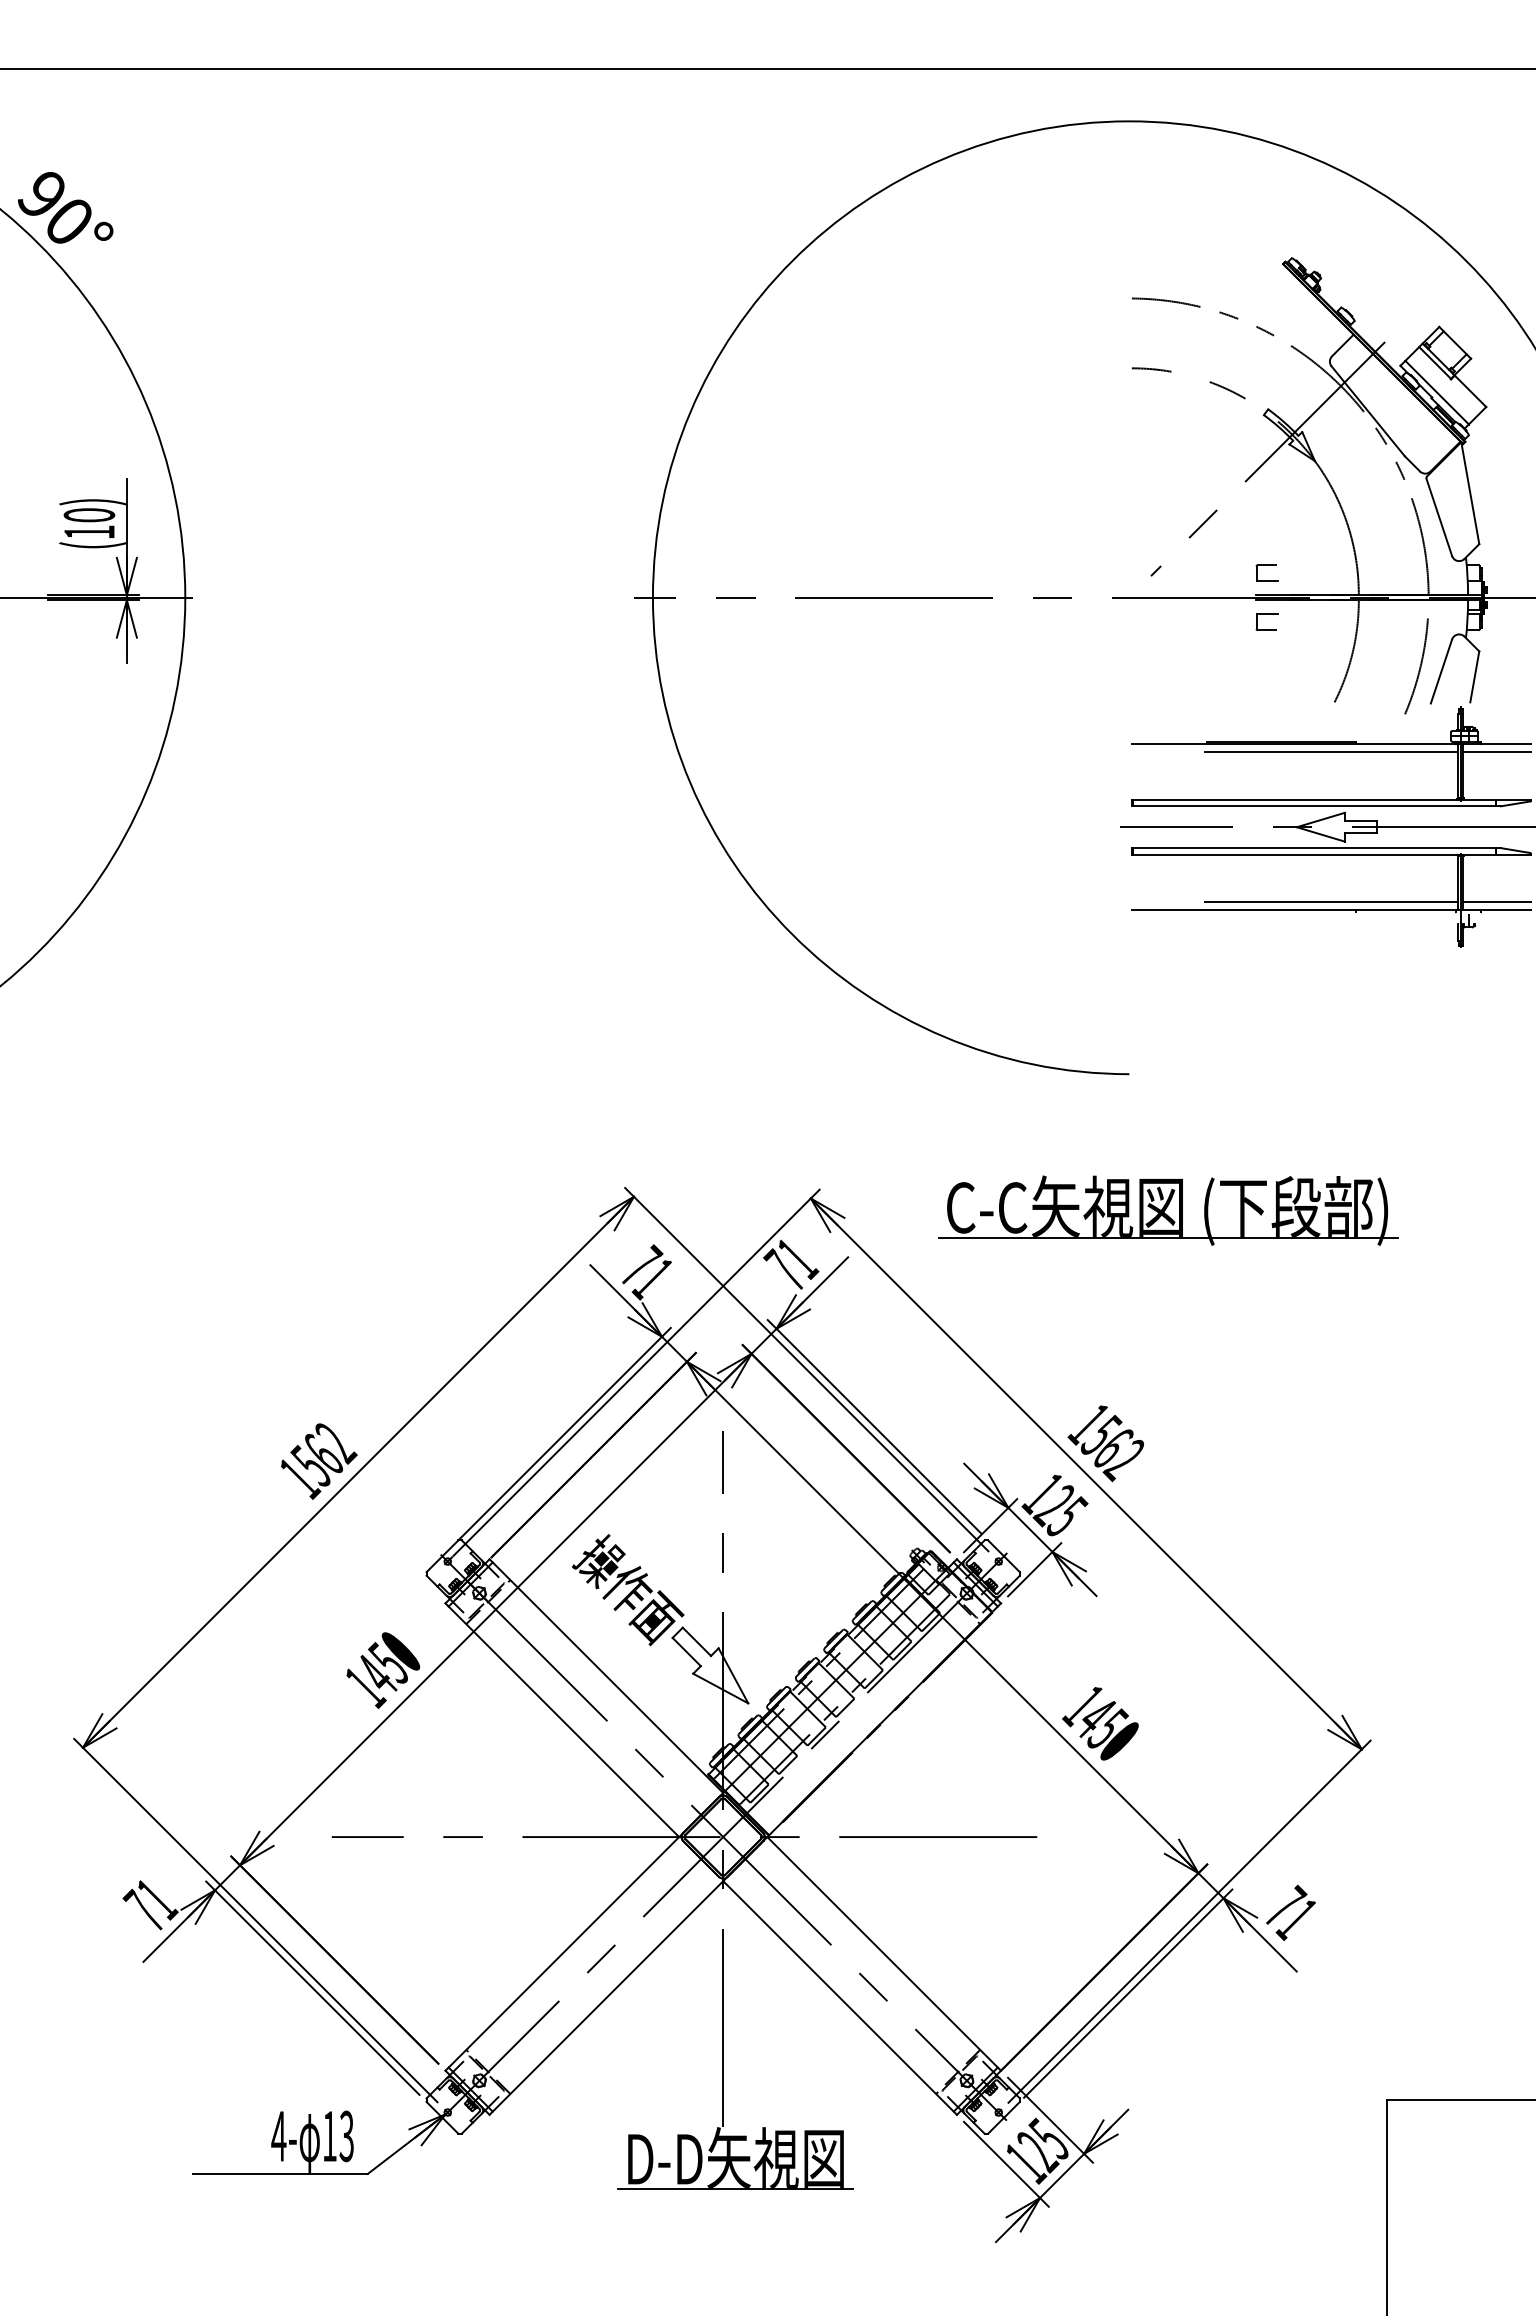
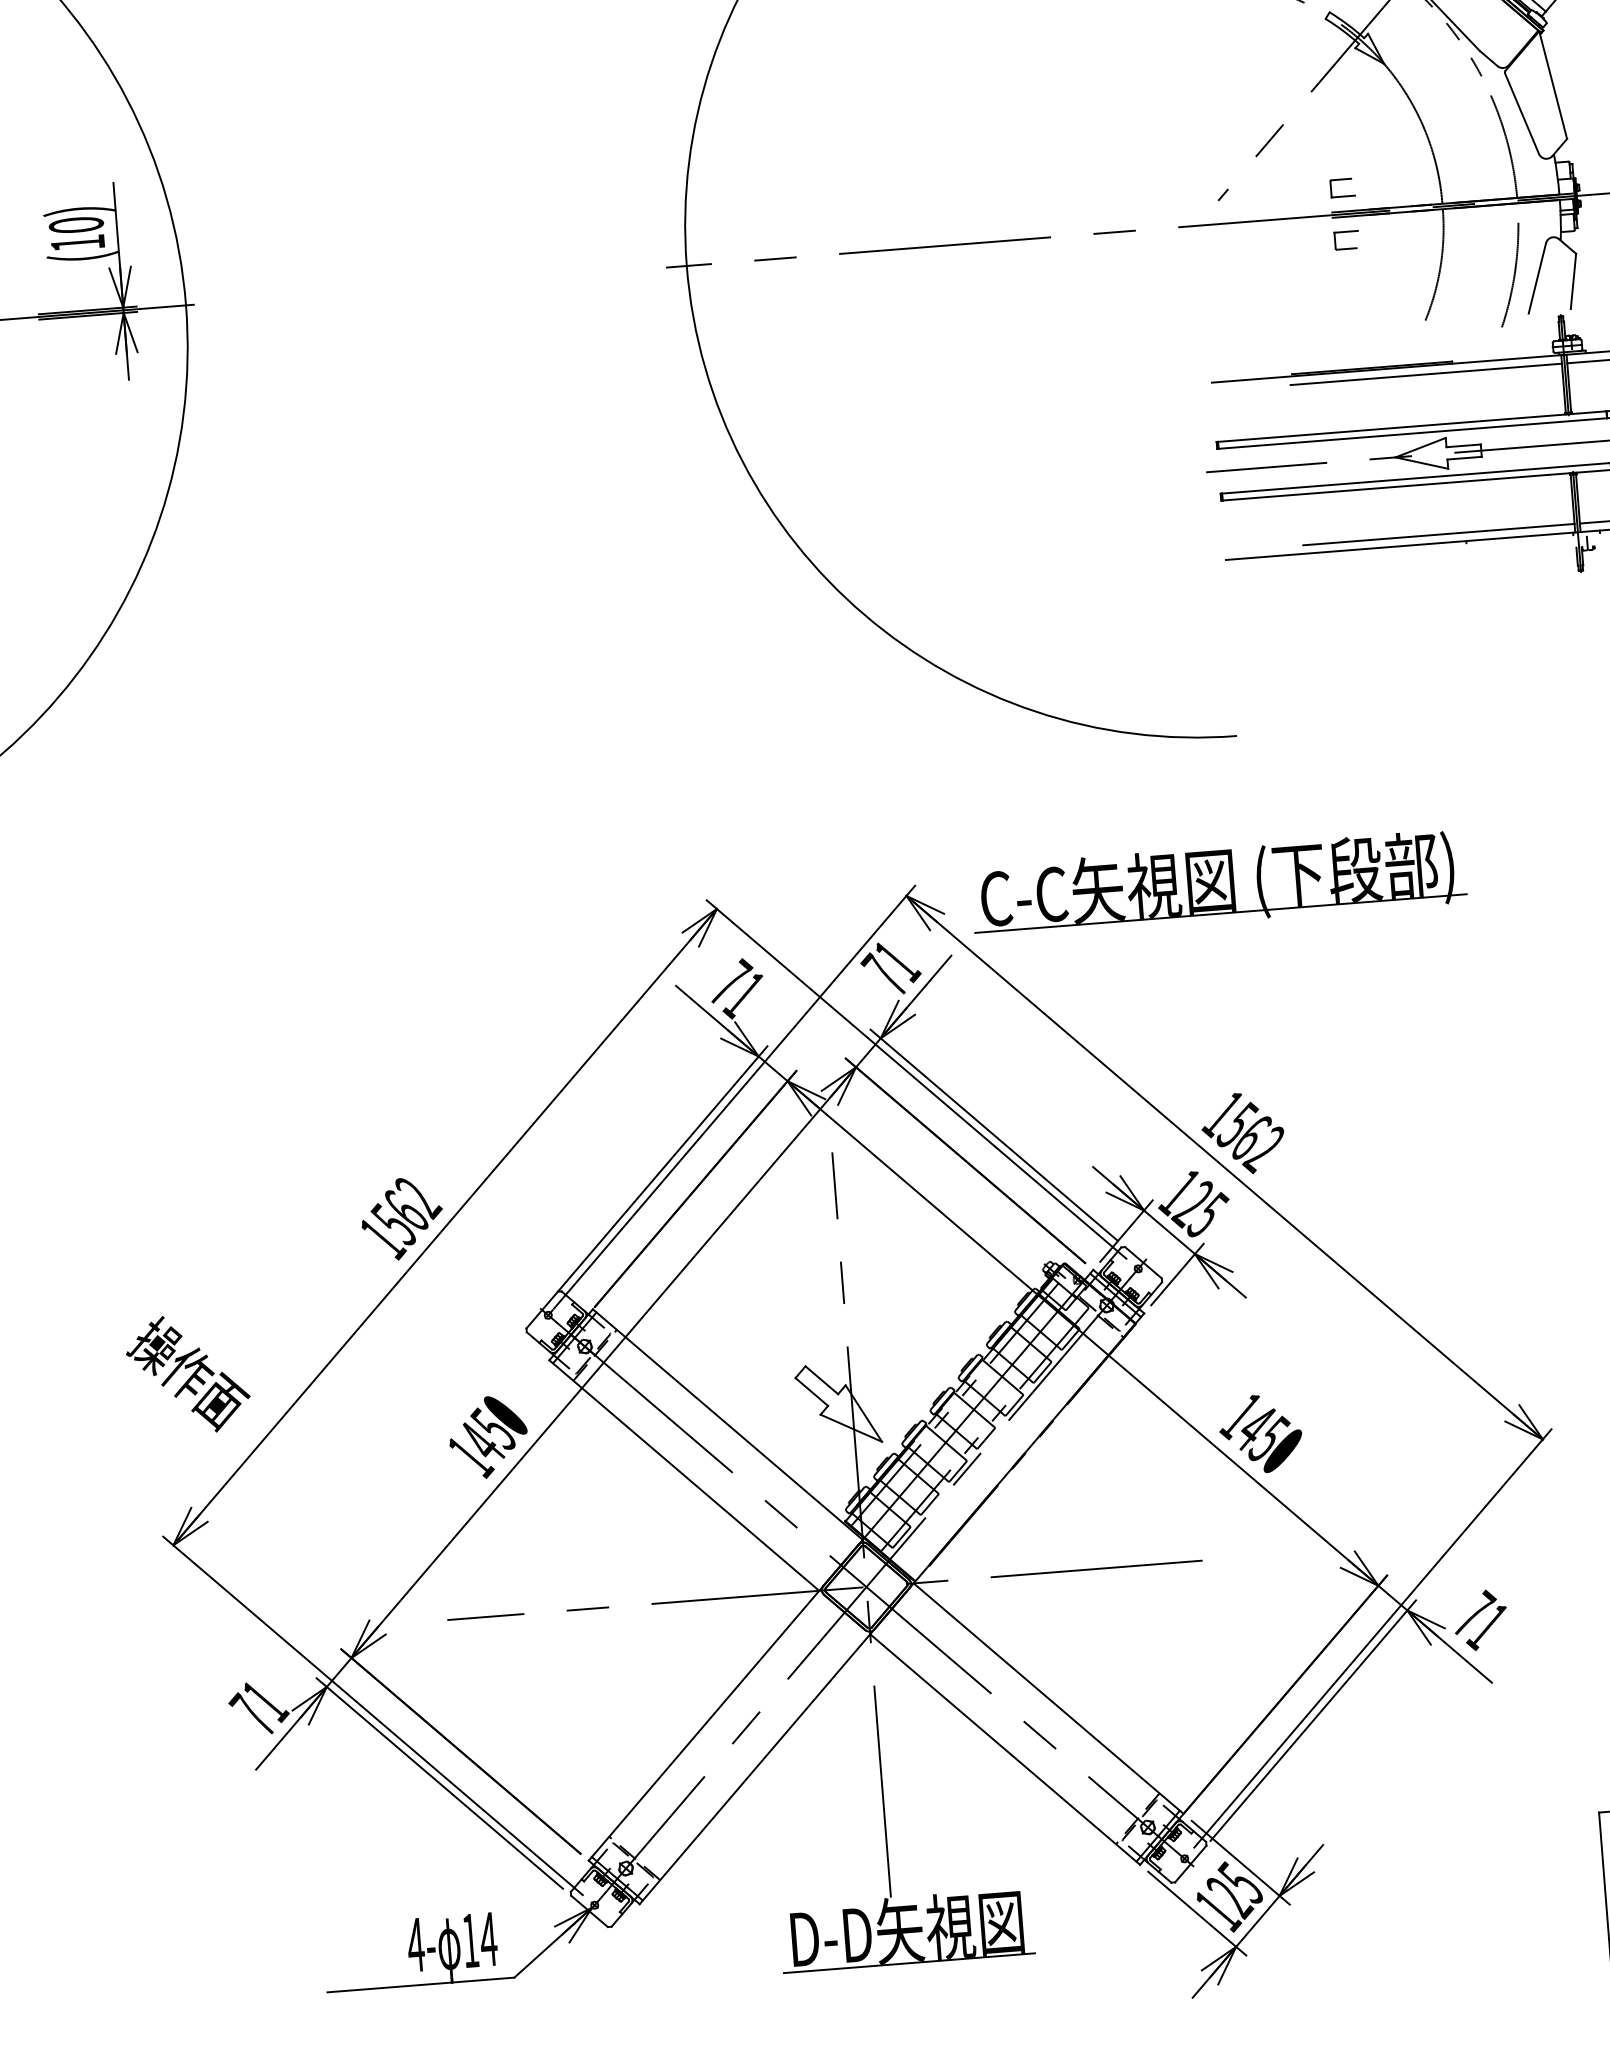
part: (1168, 1210) -> (1218, 884), moved
text: (628, 1590) -> (188, 1374), moved
text: (346, 2136) -> (488, 1939), 13 -> 14

